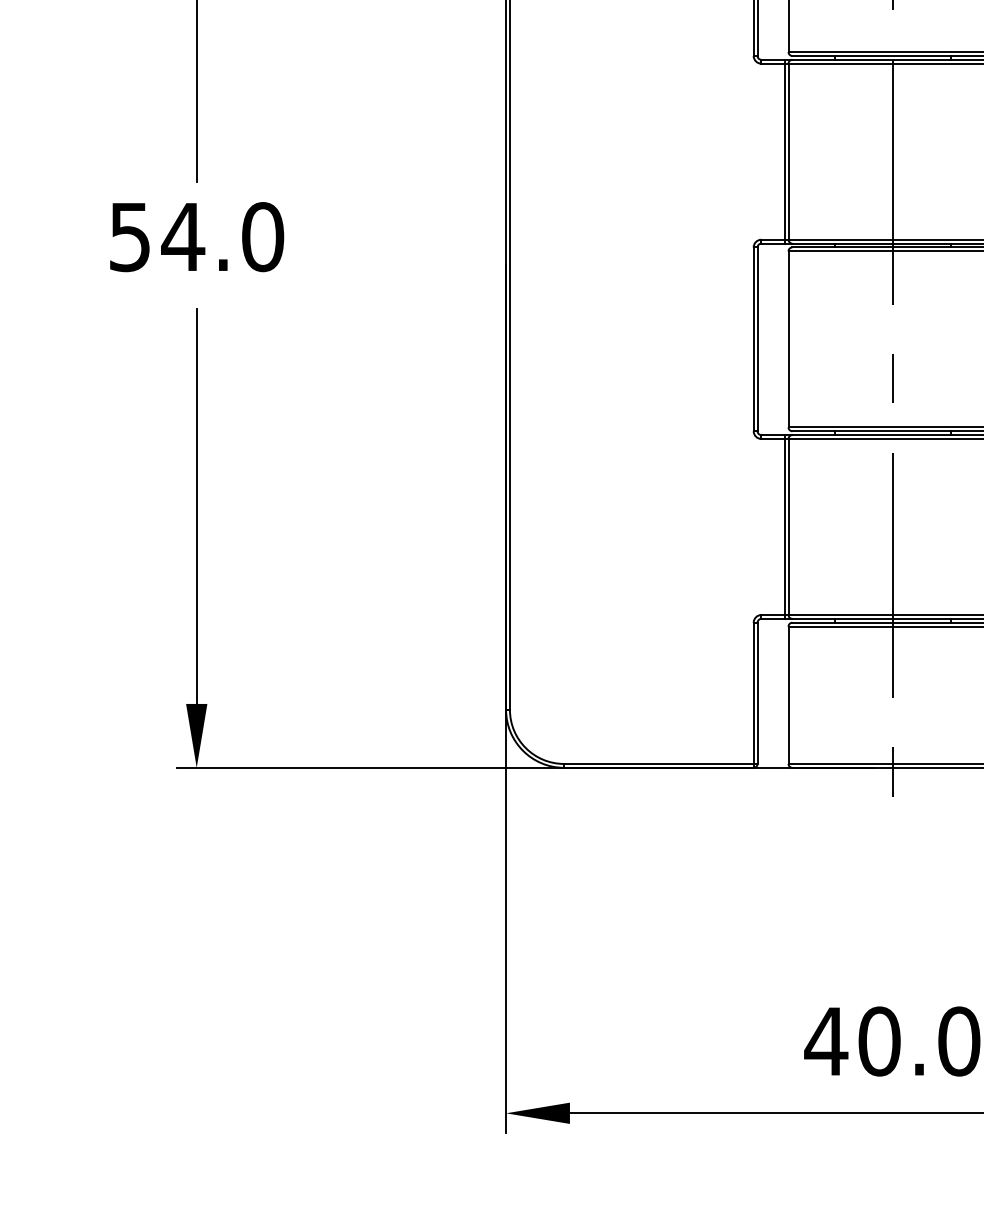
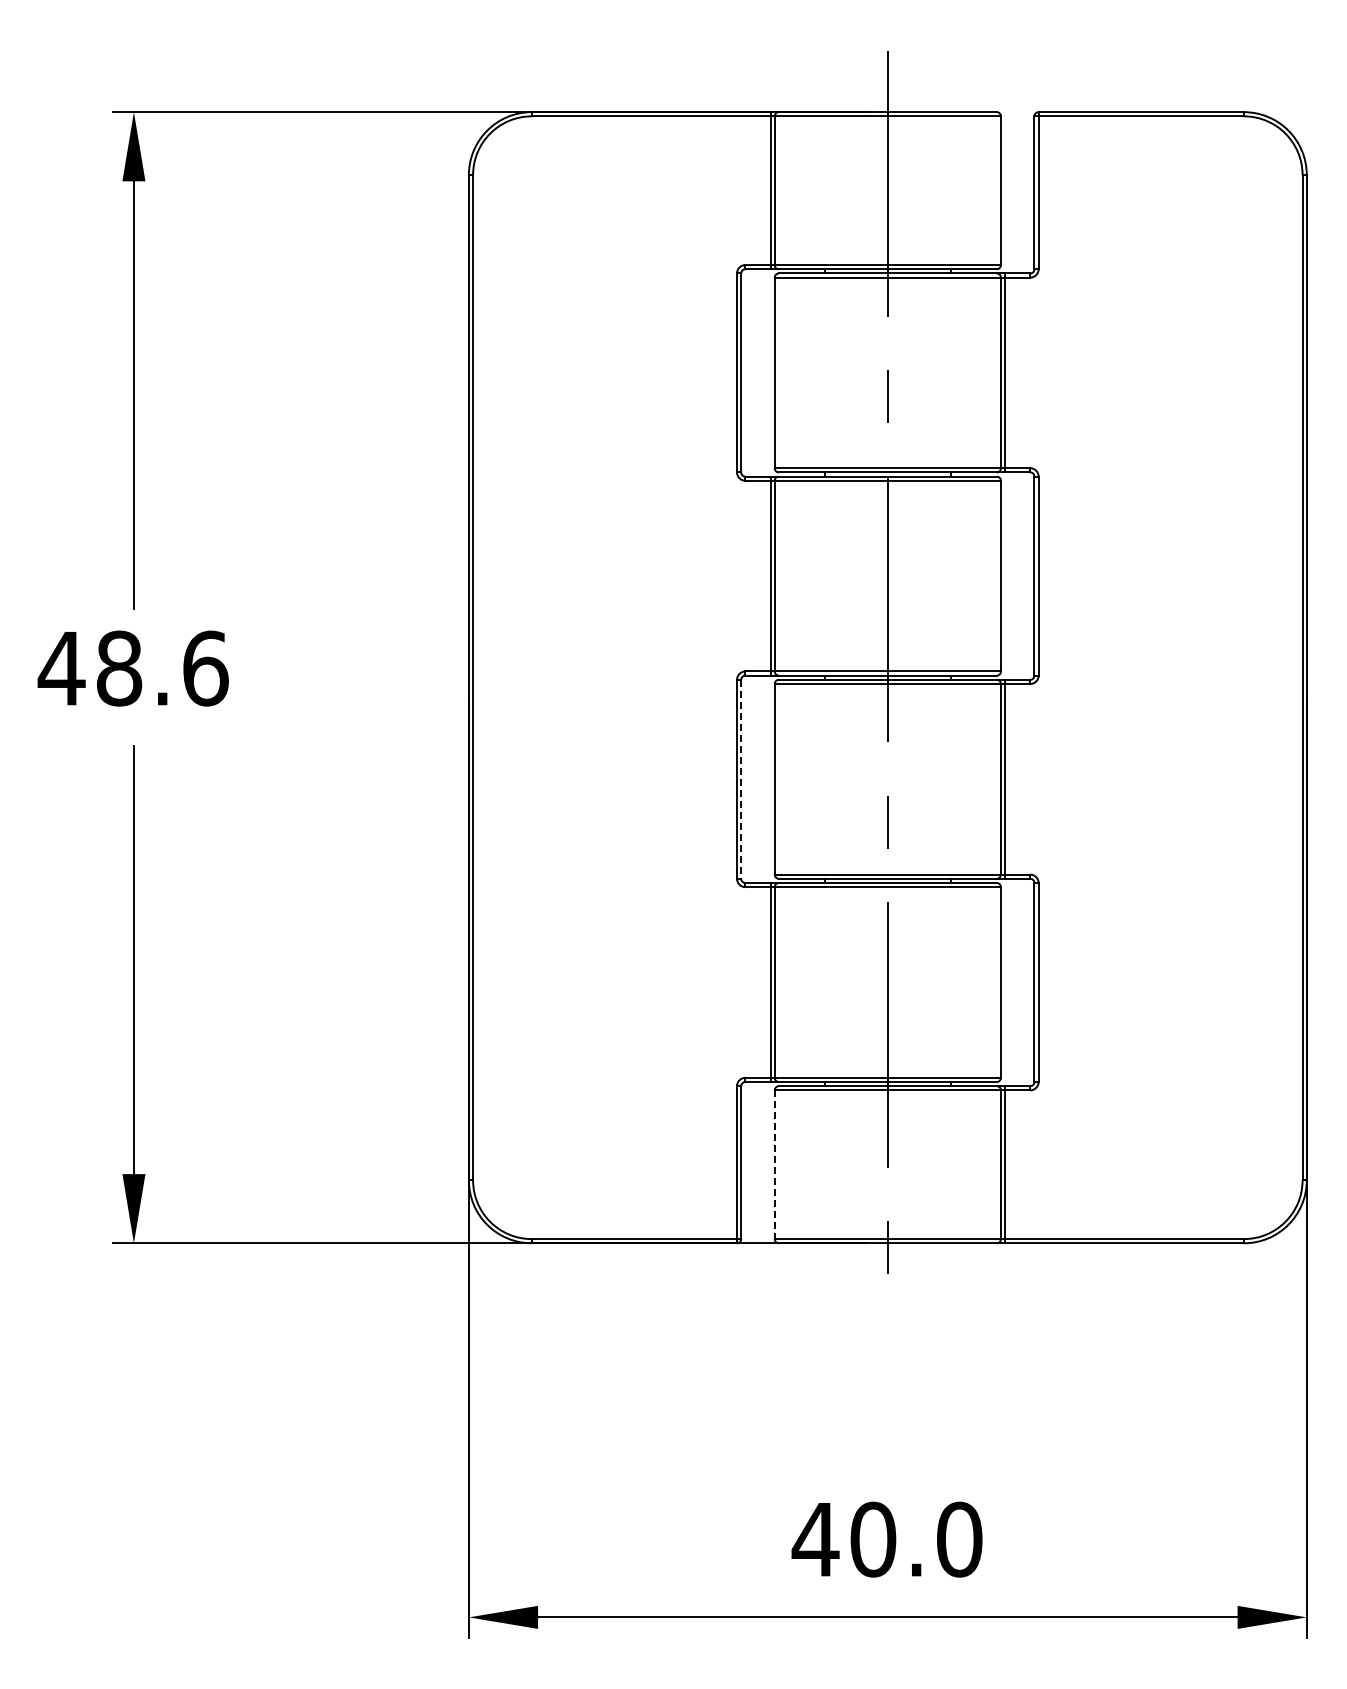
text: (195, 237) -> (132, 668), 54.0 -> 48.6
line: (757, 339) -> (741, 779), solid -> dashed
line: (788, 695) -> (774, 1165), solid -> dashed

